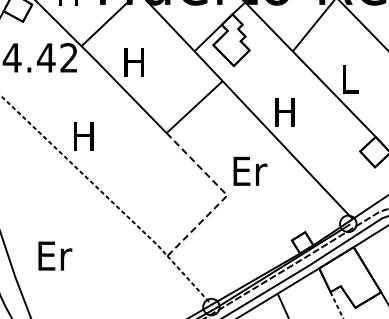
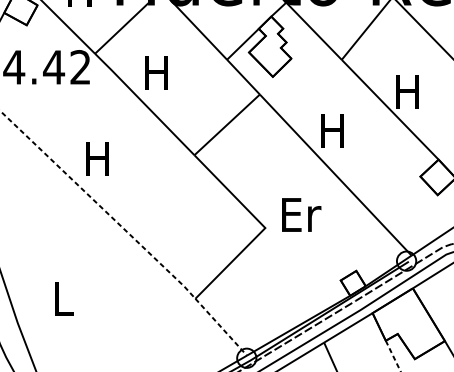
text: (348, 79) -> (406, 92), L -> H
text: (250, 170) -> (301, 214), moved
line: (227, 195) -> (265, 228), dashed -> solid
text: (55, 255) -> (64, 298), Er -> L

